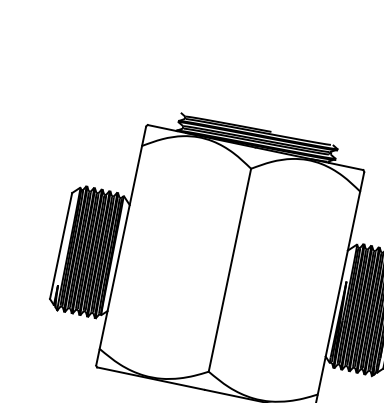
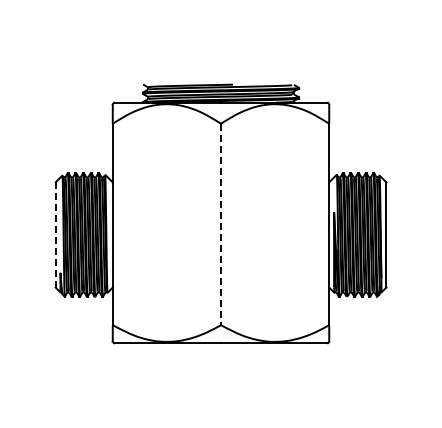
line: (61, 245) -> (55, 234), solid -> dashed
line: (230, 270) -> (221, 224), solid -> dashed

